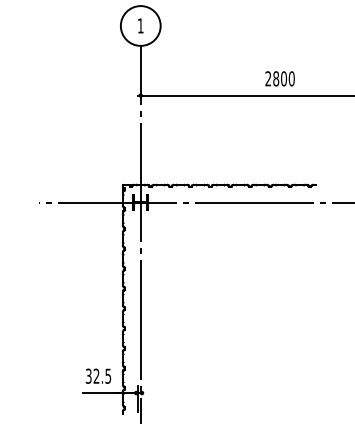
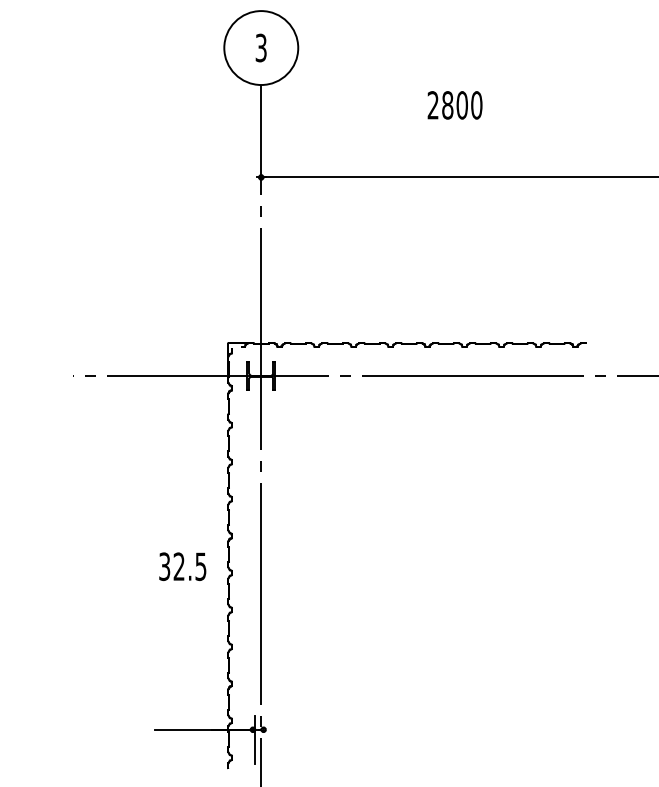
text: (140, 25) -> (260, 47), 1 -> 3
text: (279, 78) -> (453, 104), moved
text: (98, 375) -> (182, 565), moved

